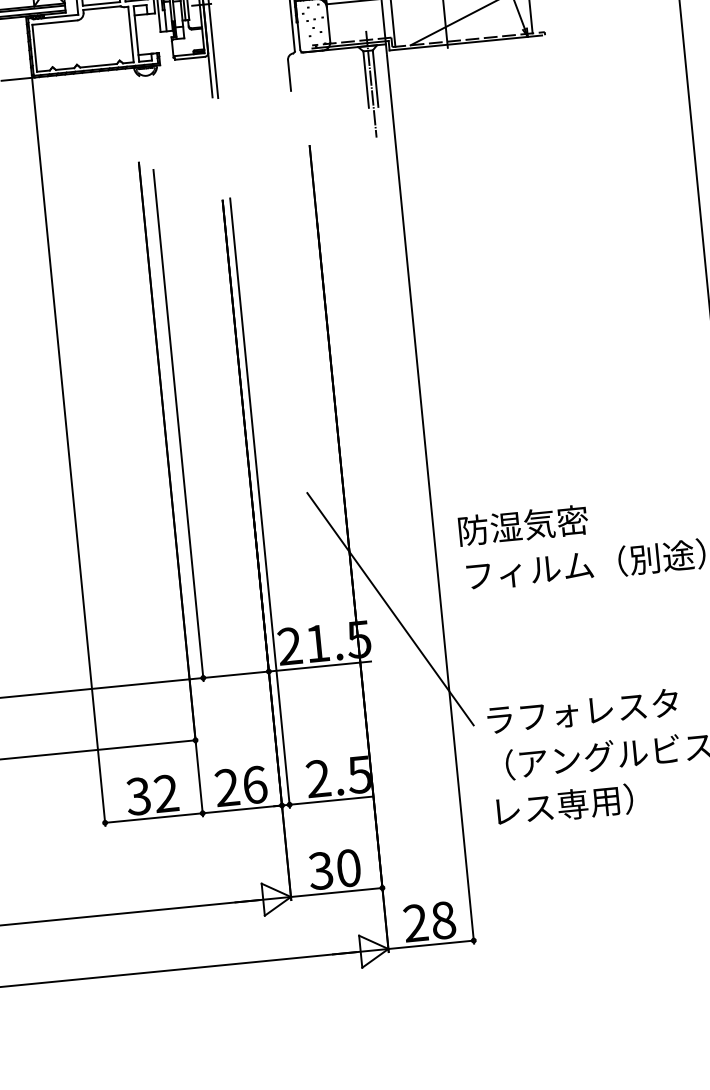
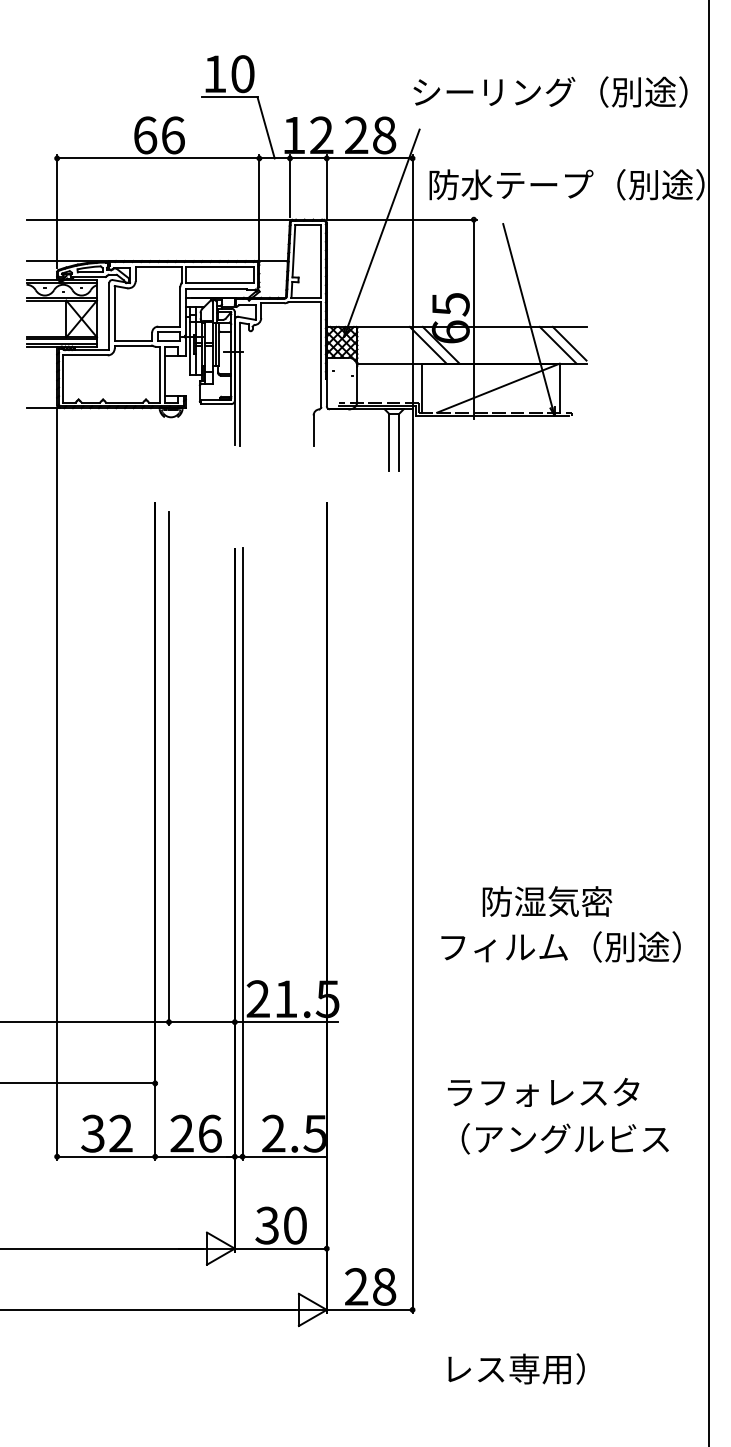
line: (371, 84) -> (394, 447), removed
text: (523, 525) -> (547, 901), moved
line: (389, 608) -> (361, 971), removed
text: (564, 804) -> (516, 1368), moved

